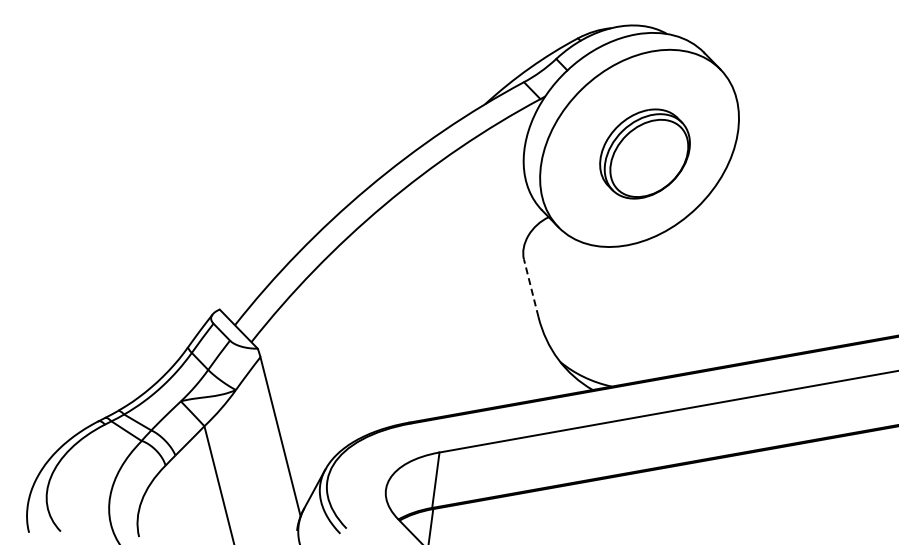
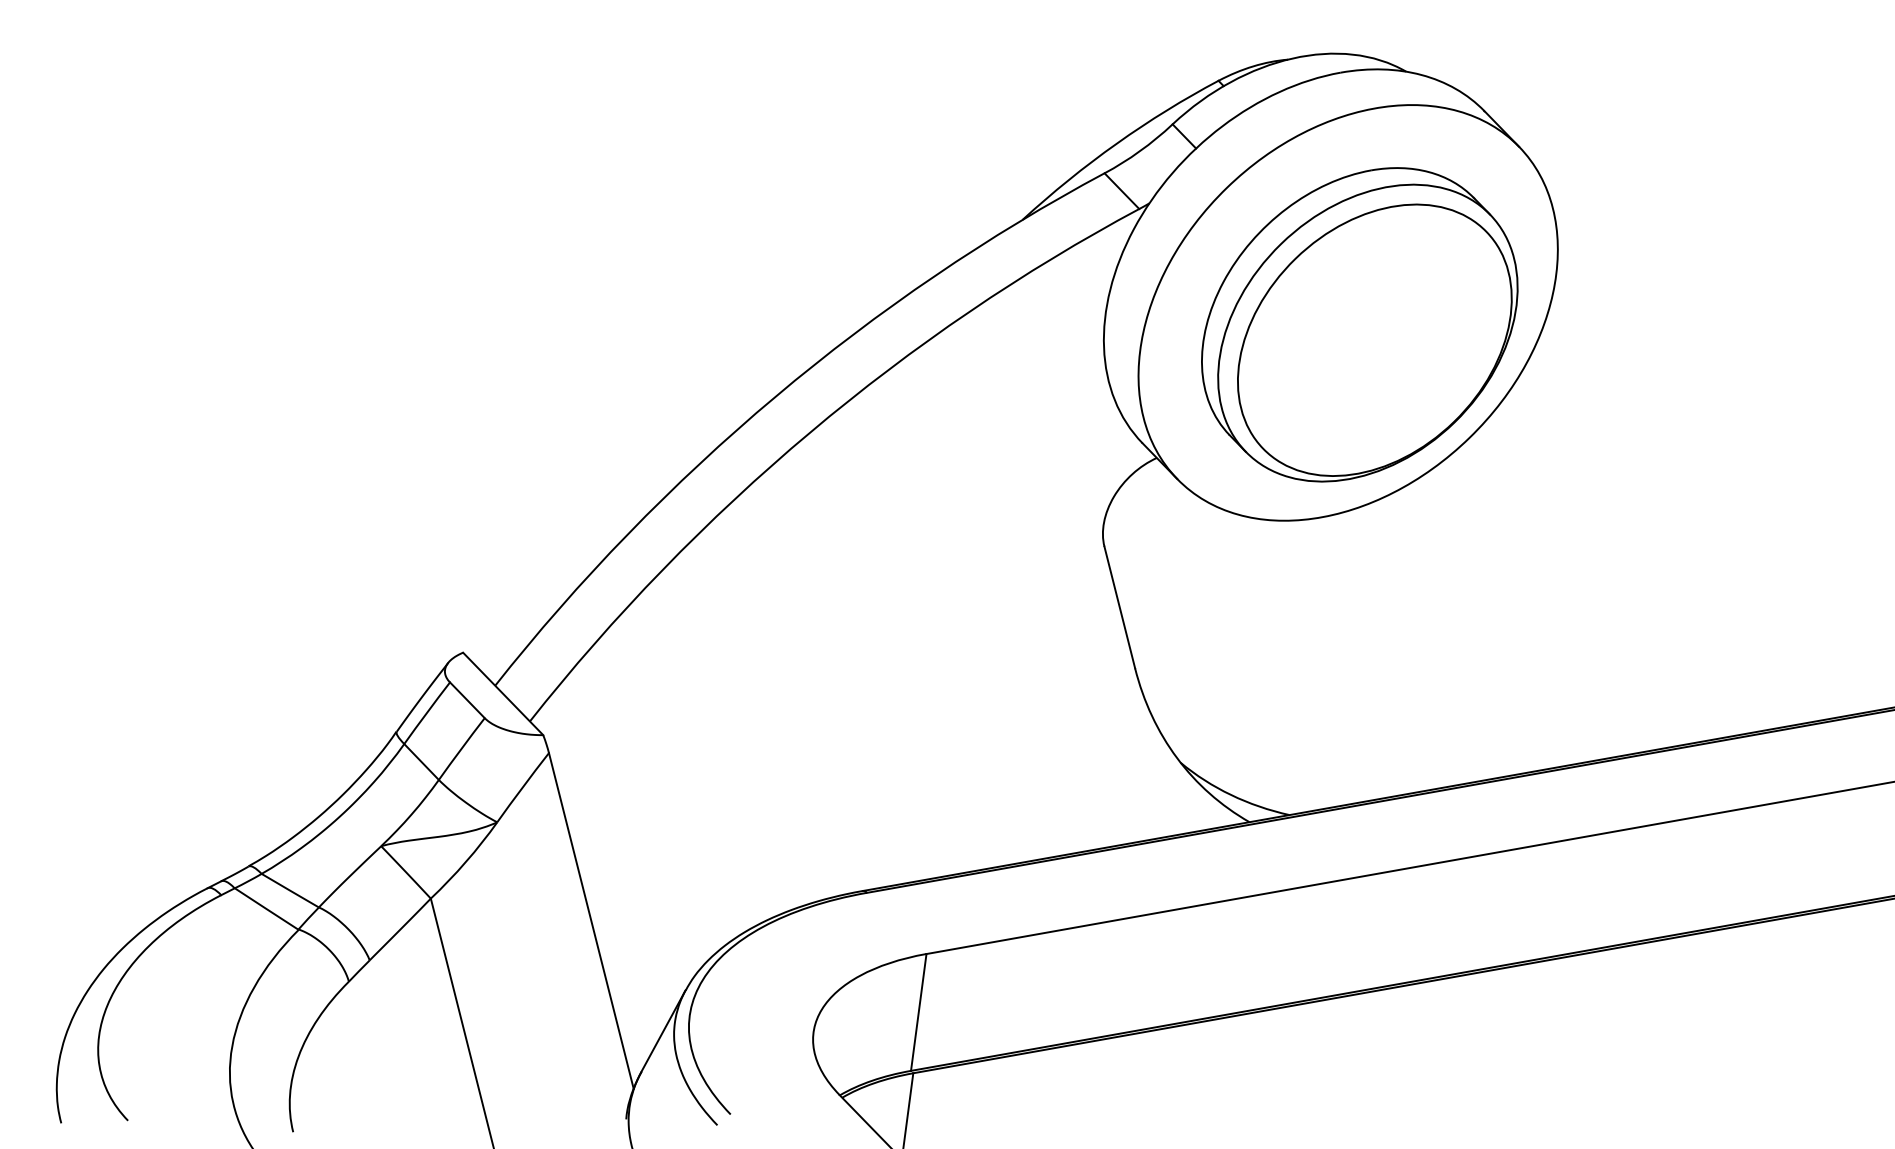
part: (644, 153) -> (1358, 323), size x1.67
line: (531, 288) -> (1120, 608), dashed -> solid

